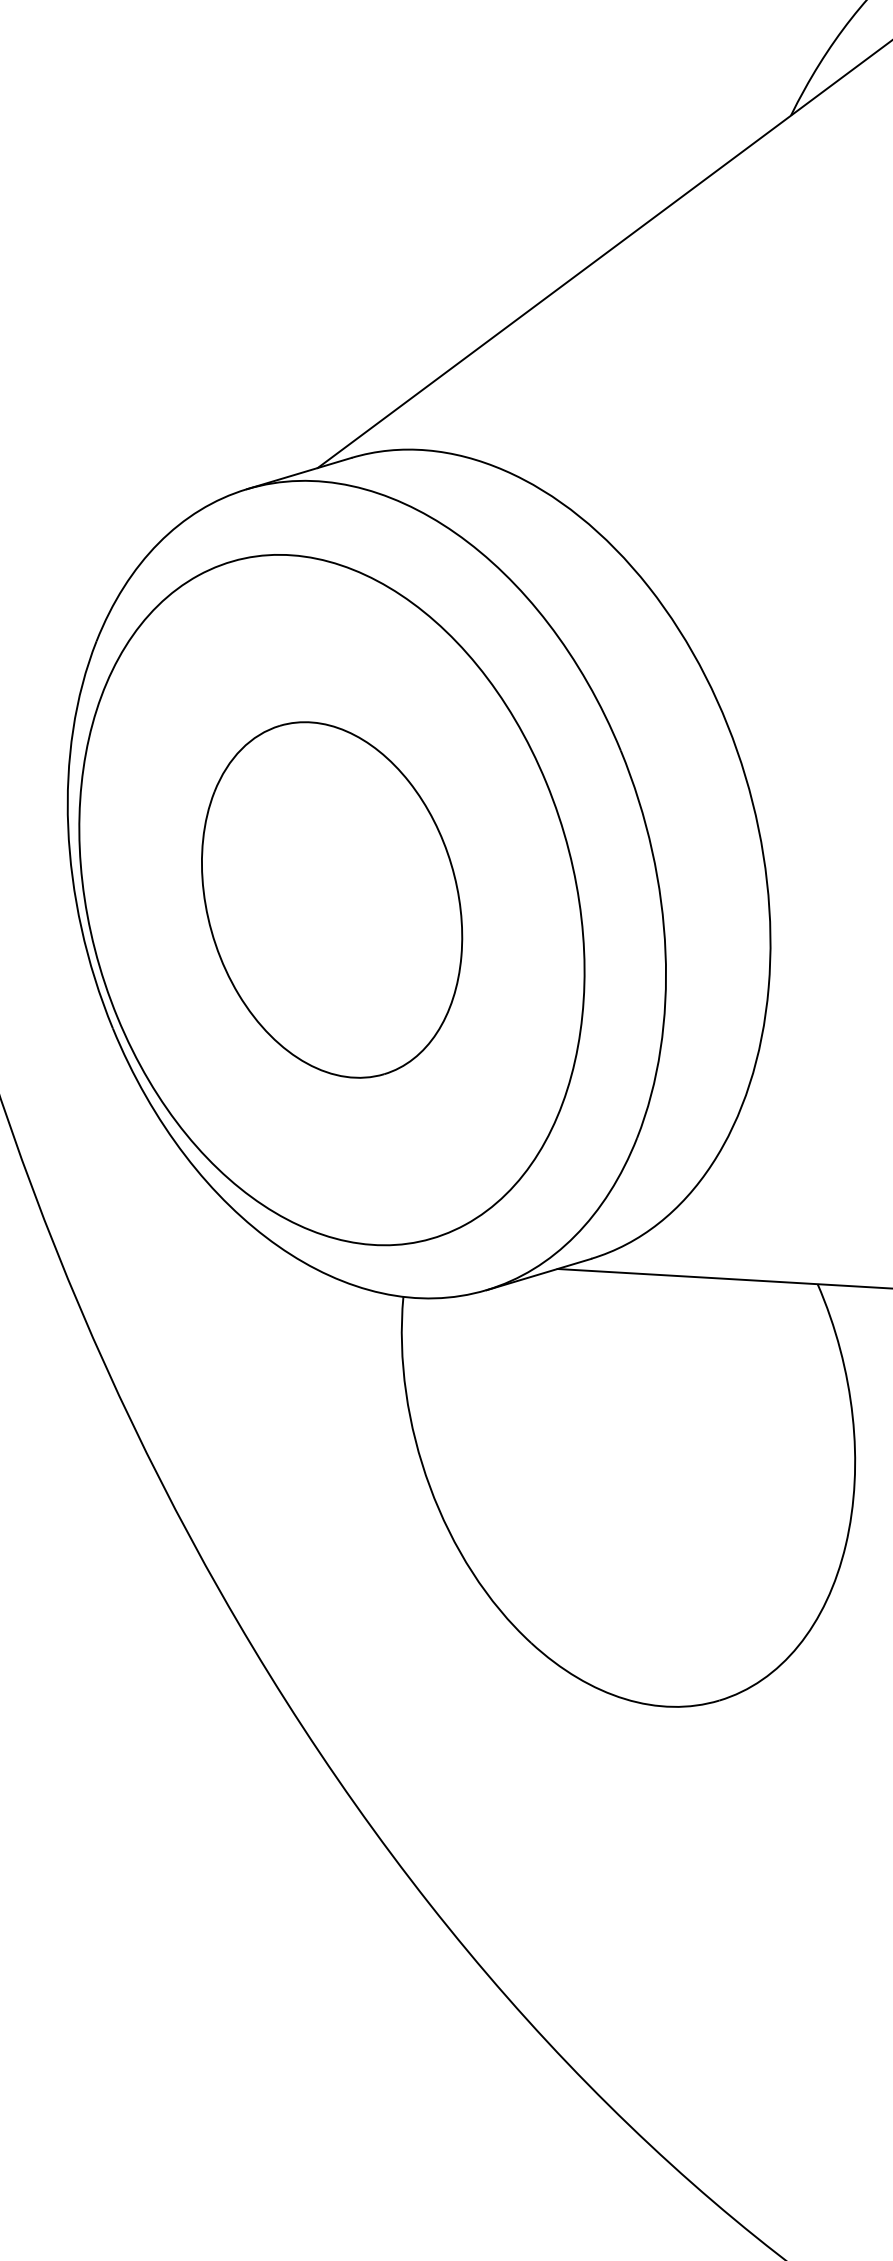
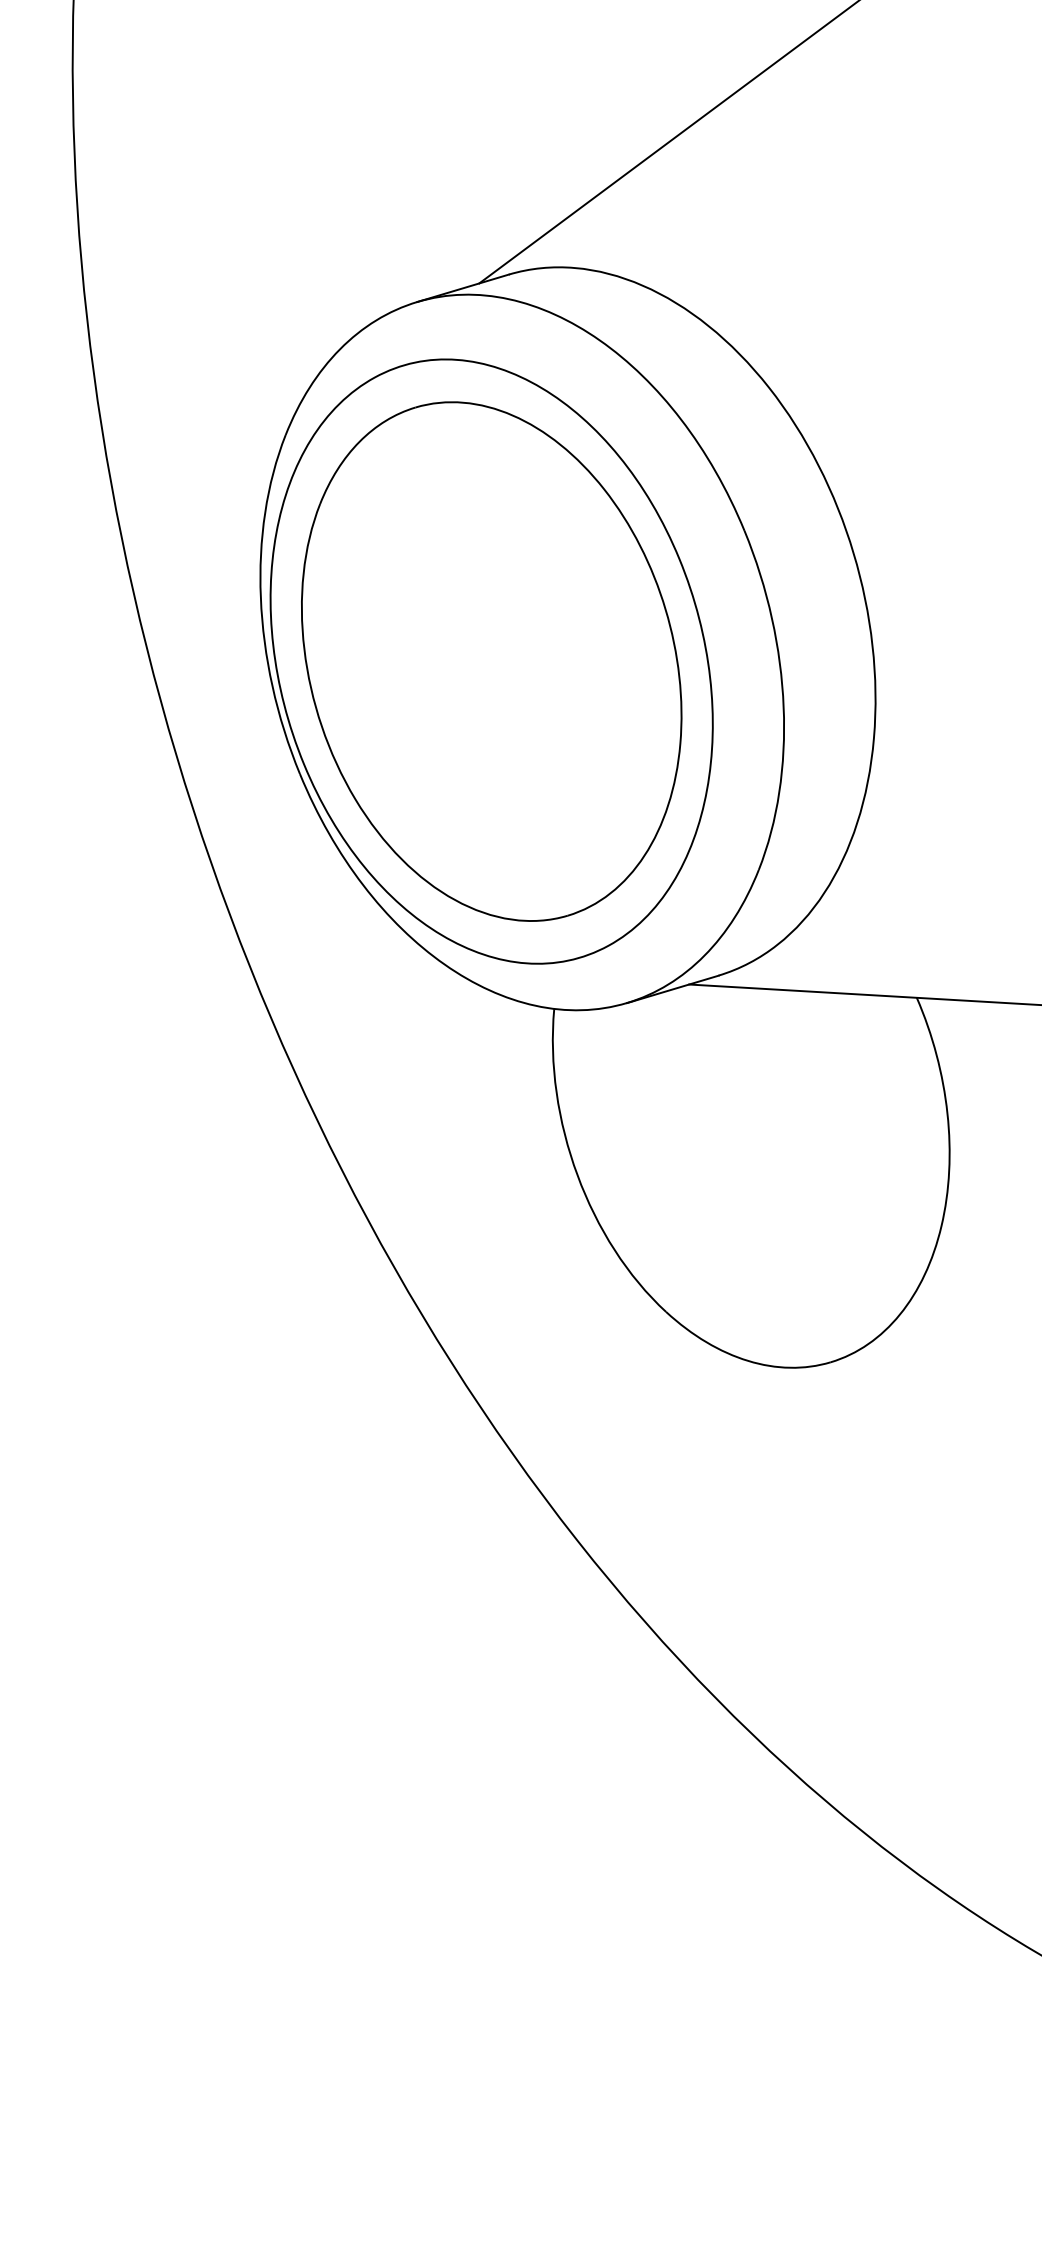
part: (331, 899) -> (491, 661), size x1.67

